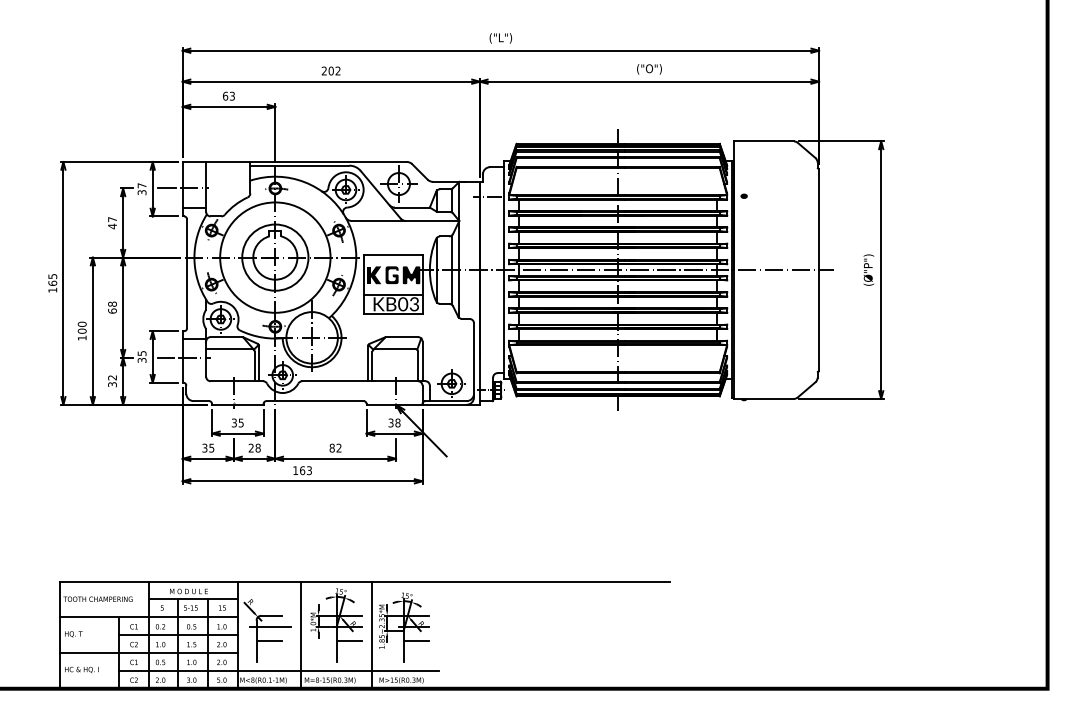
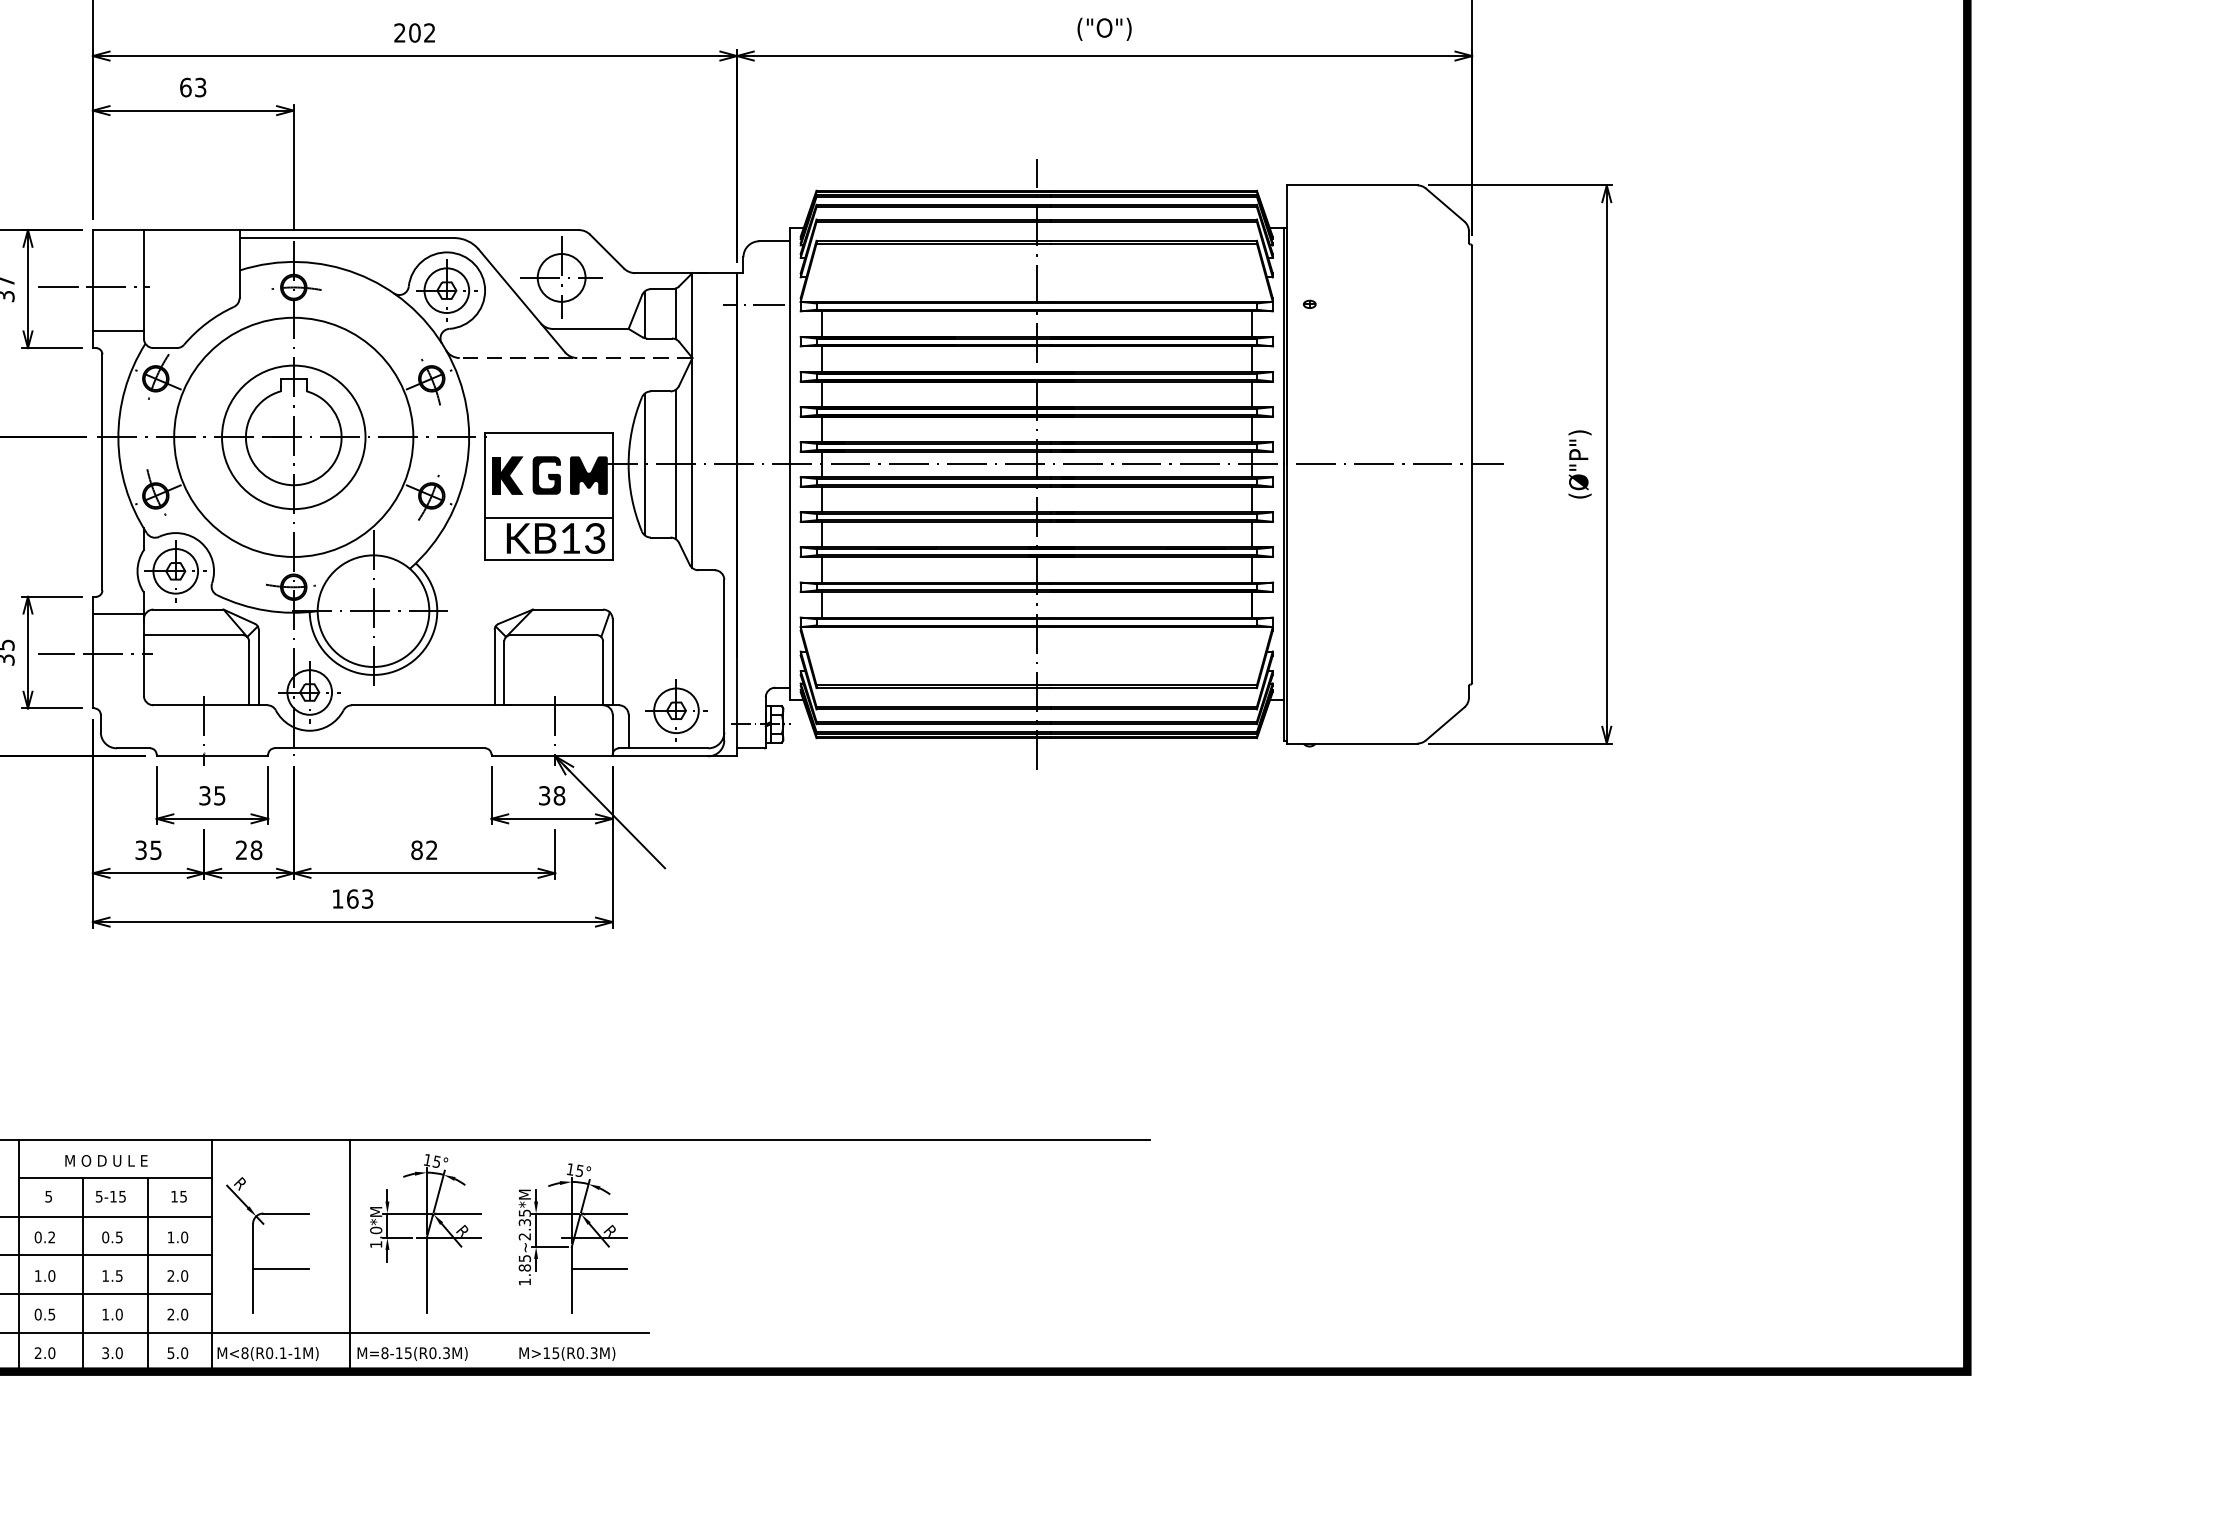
line: (405, 221) -> (575, 359), solid -> dashed
text: (403, 304) -> (571, 538), KB03 -> KB13
line: (270, 627) -> (283, 1238), removed
line: (372, 634) -> (504, 1254), removed
line: (348, 641) -> (452, 1269), removed

